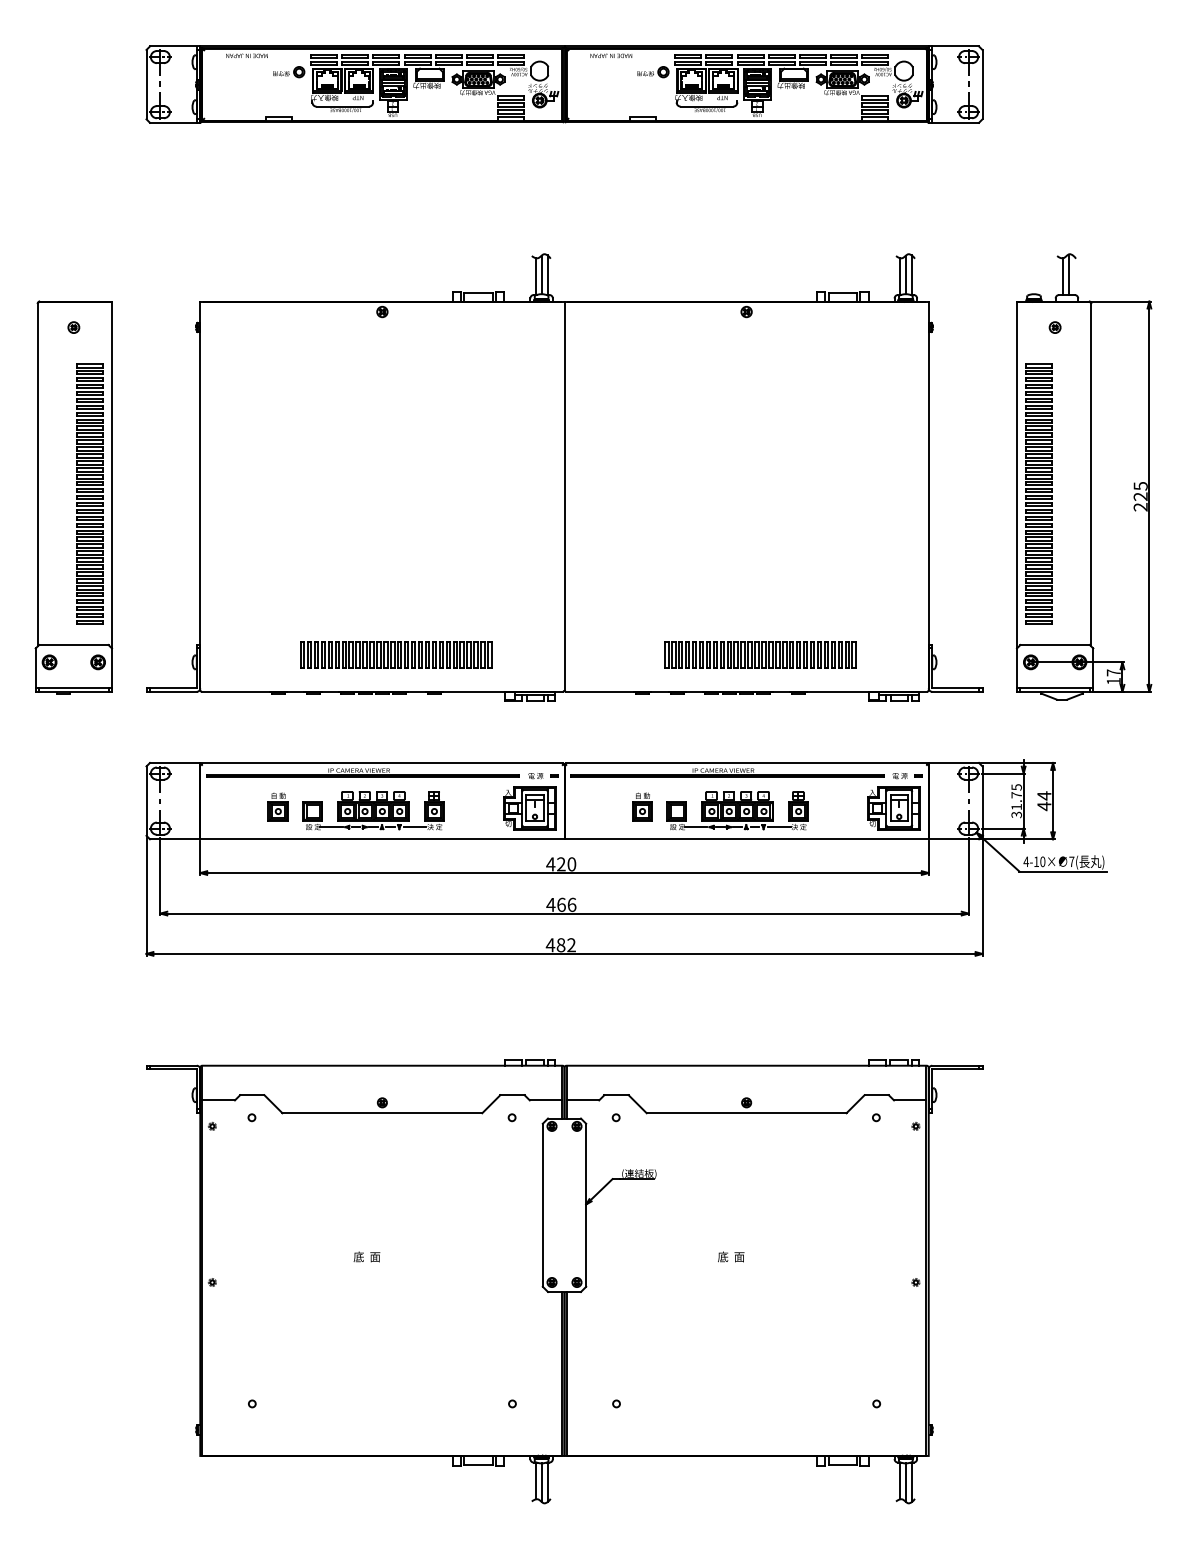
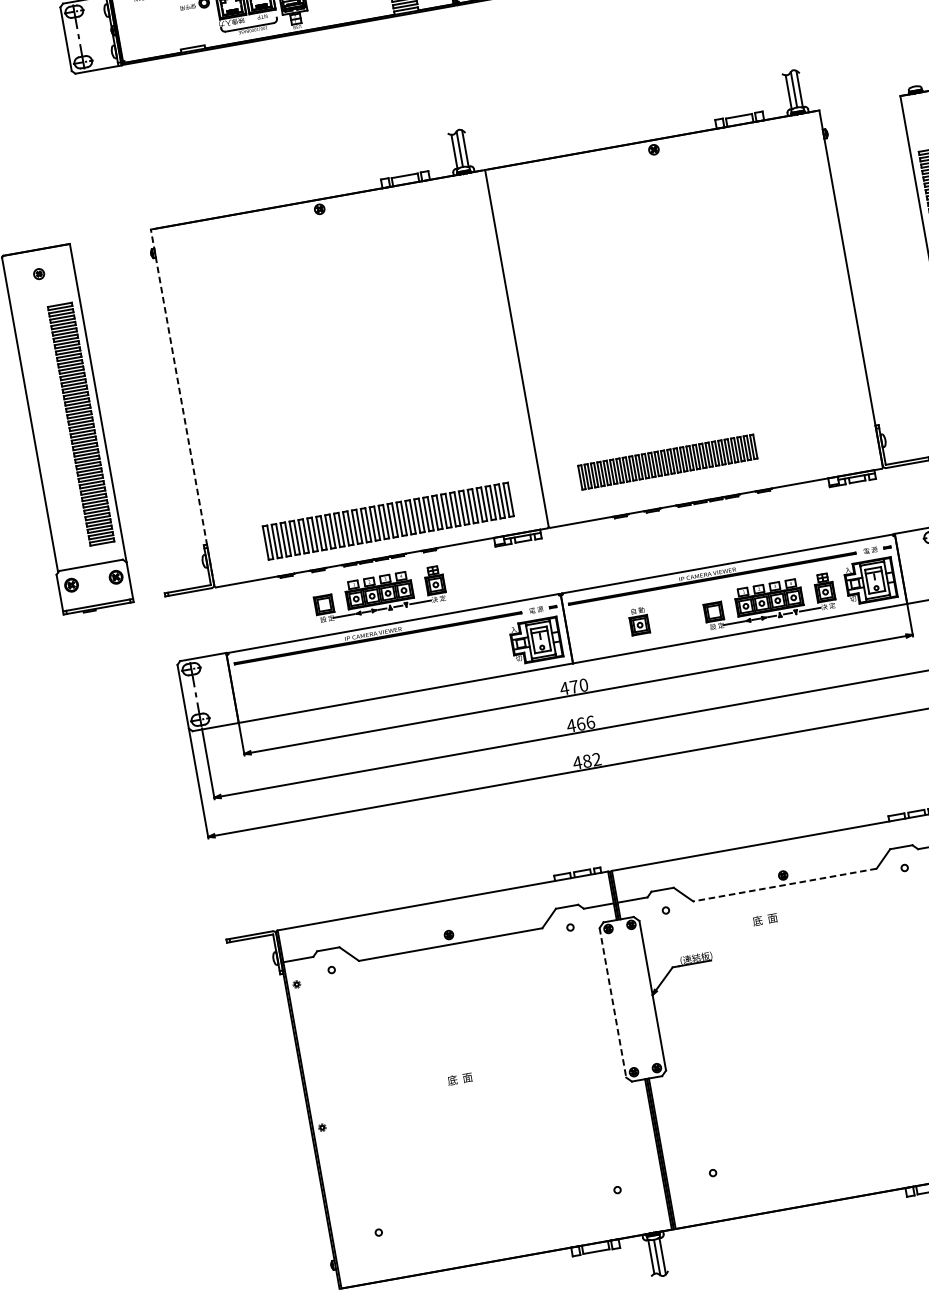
line: (200, 495) -> (182, 407), solid -> dashed
part: (396, 654) -> (388, 521), size x1.4
part: (760, 654) -> (667, 462), moved
part: (277, 806) -> (304, 680), removed
part: (373, 810) -> (379, 593), moved
part: (737, 810) -> (769, 601), moved
text: (561, 864) -> (574, 687), 420 -> 470
line: (746, 1113) -> (784, 885), solid -> dashed
line: (542, 1205) -> (612, 1003), solid -> dashed
text: (731, 1256) -> (765, 919), moved

